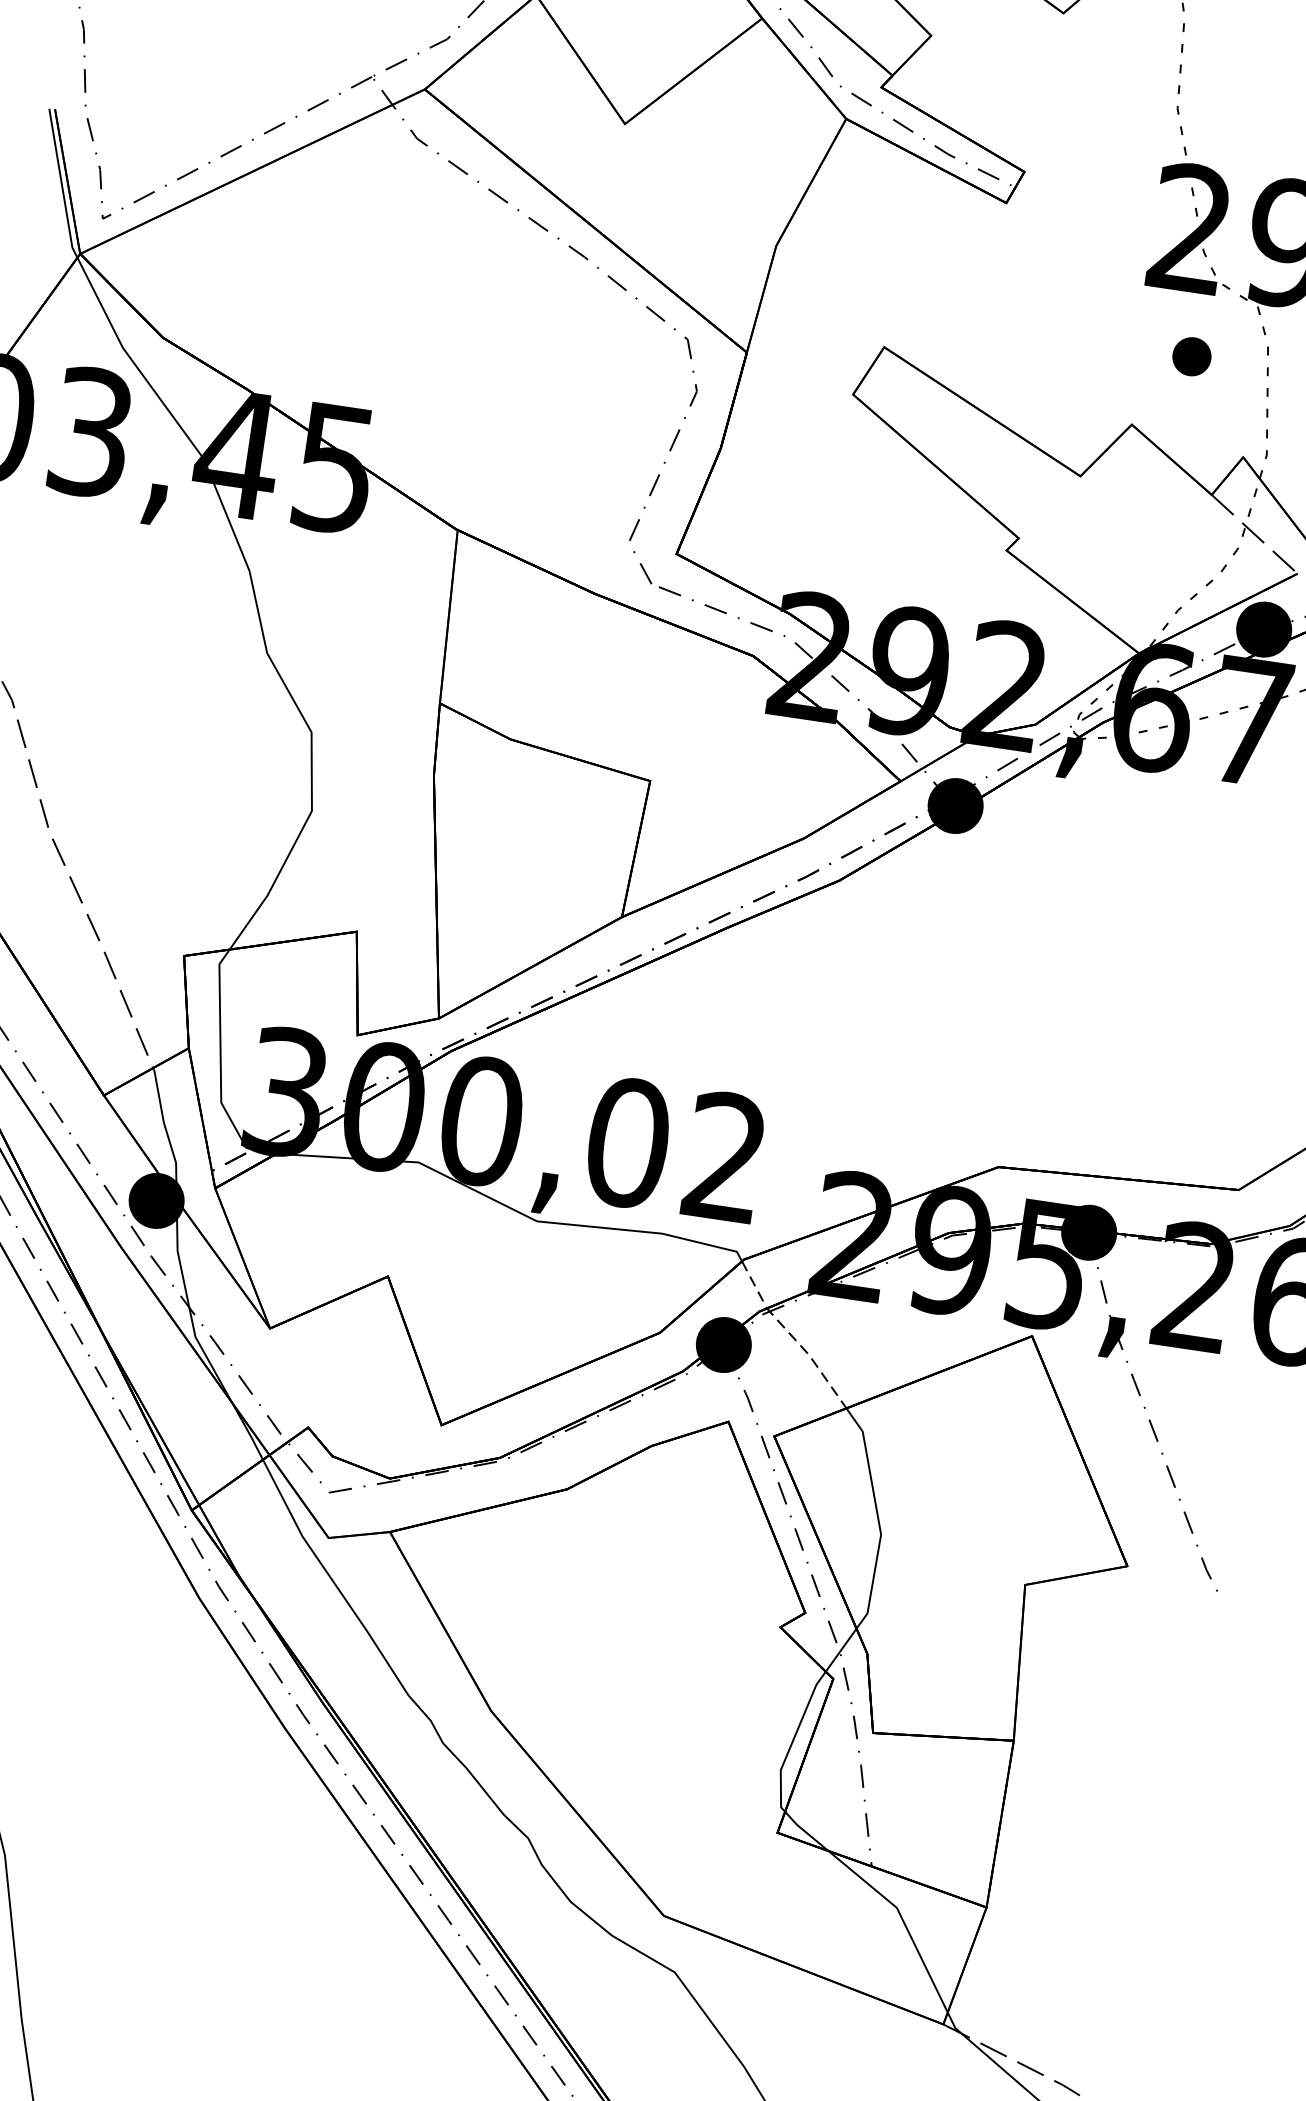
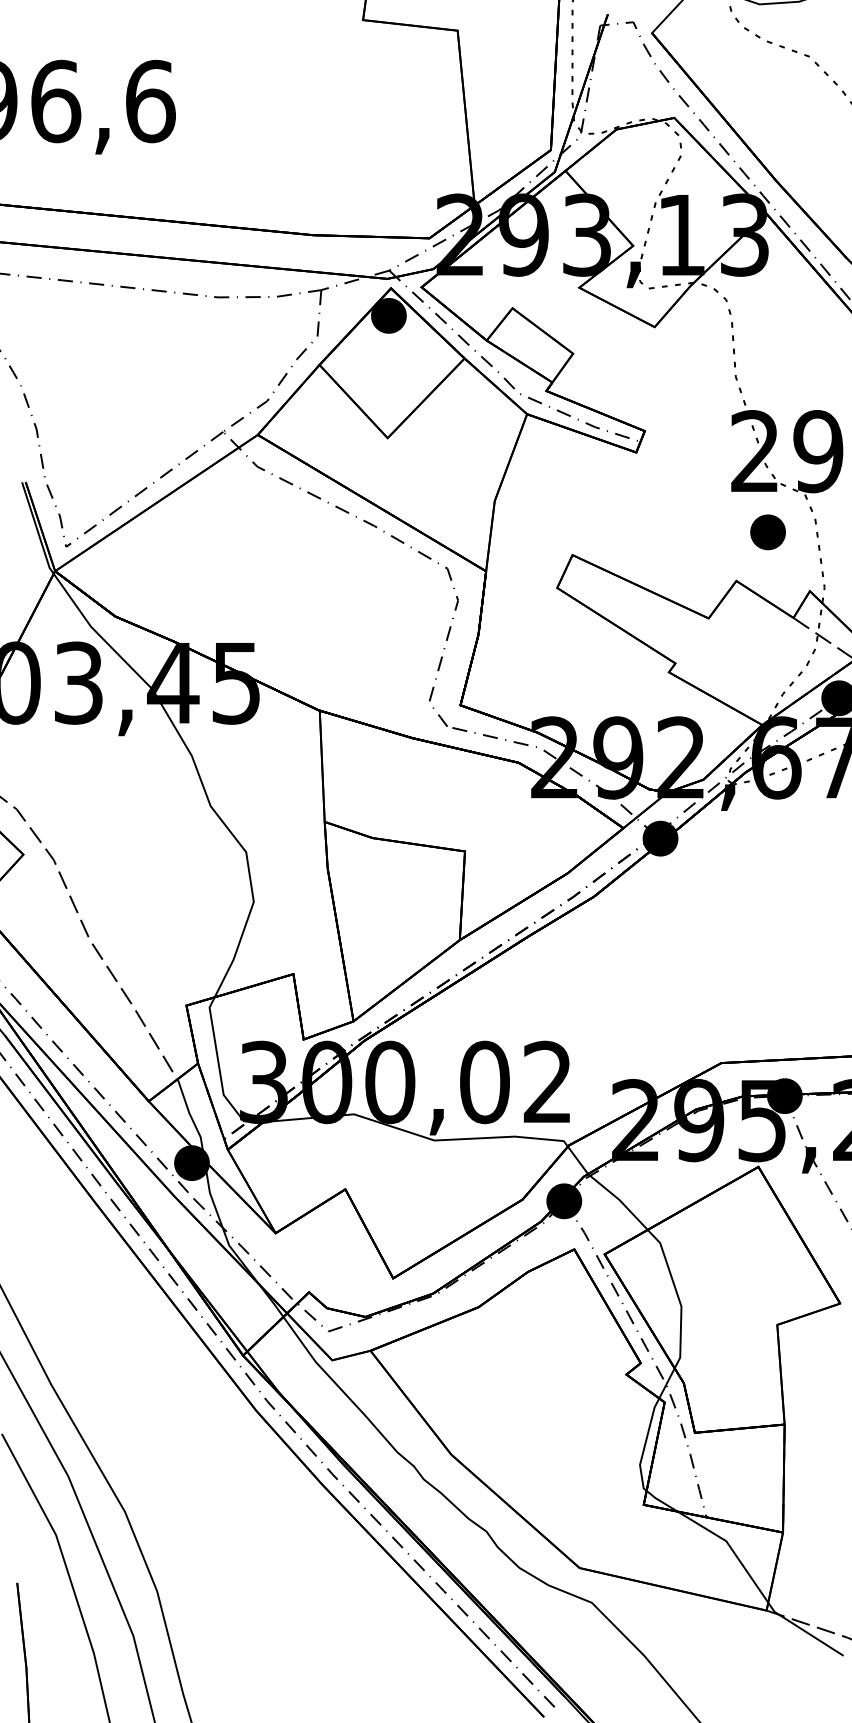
part: (1191, 356) -> (767, 532), size x1.43
line: (791, 1336) -> (606, 1189), dashed -> solid

